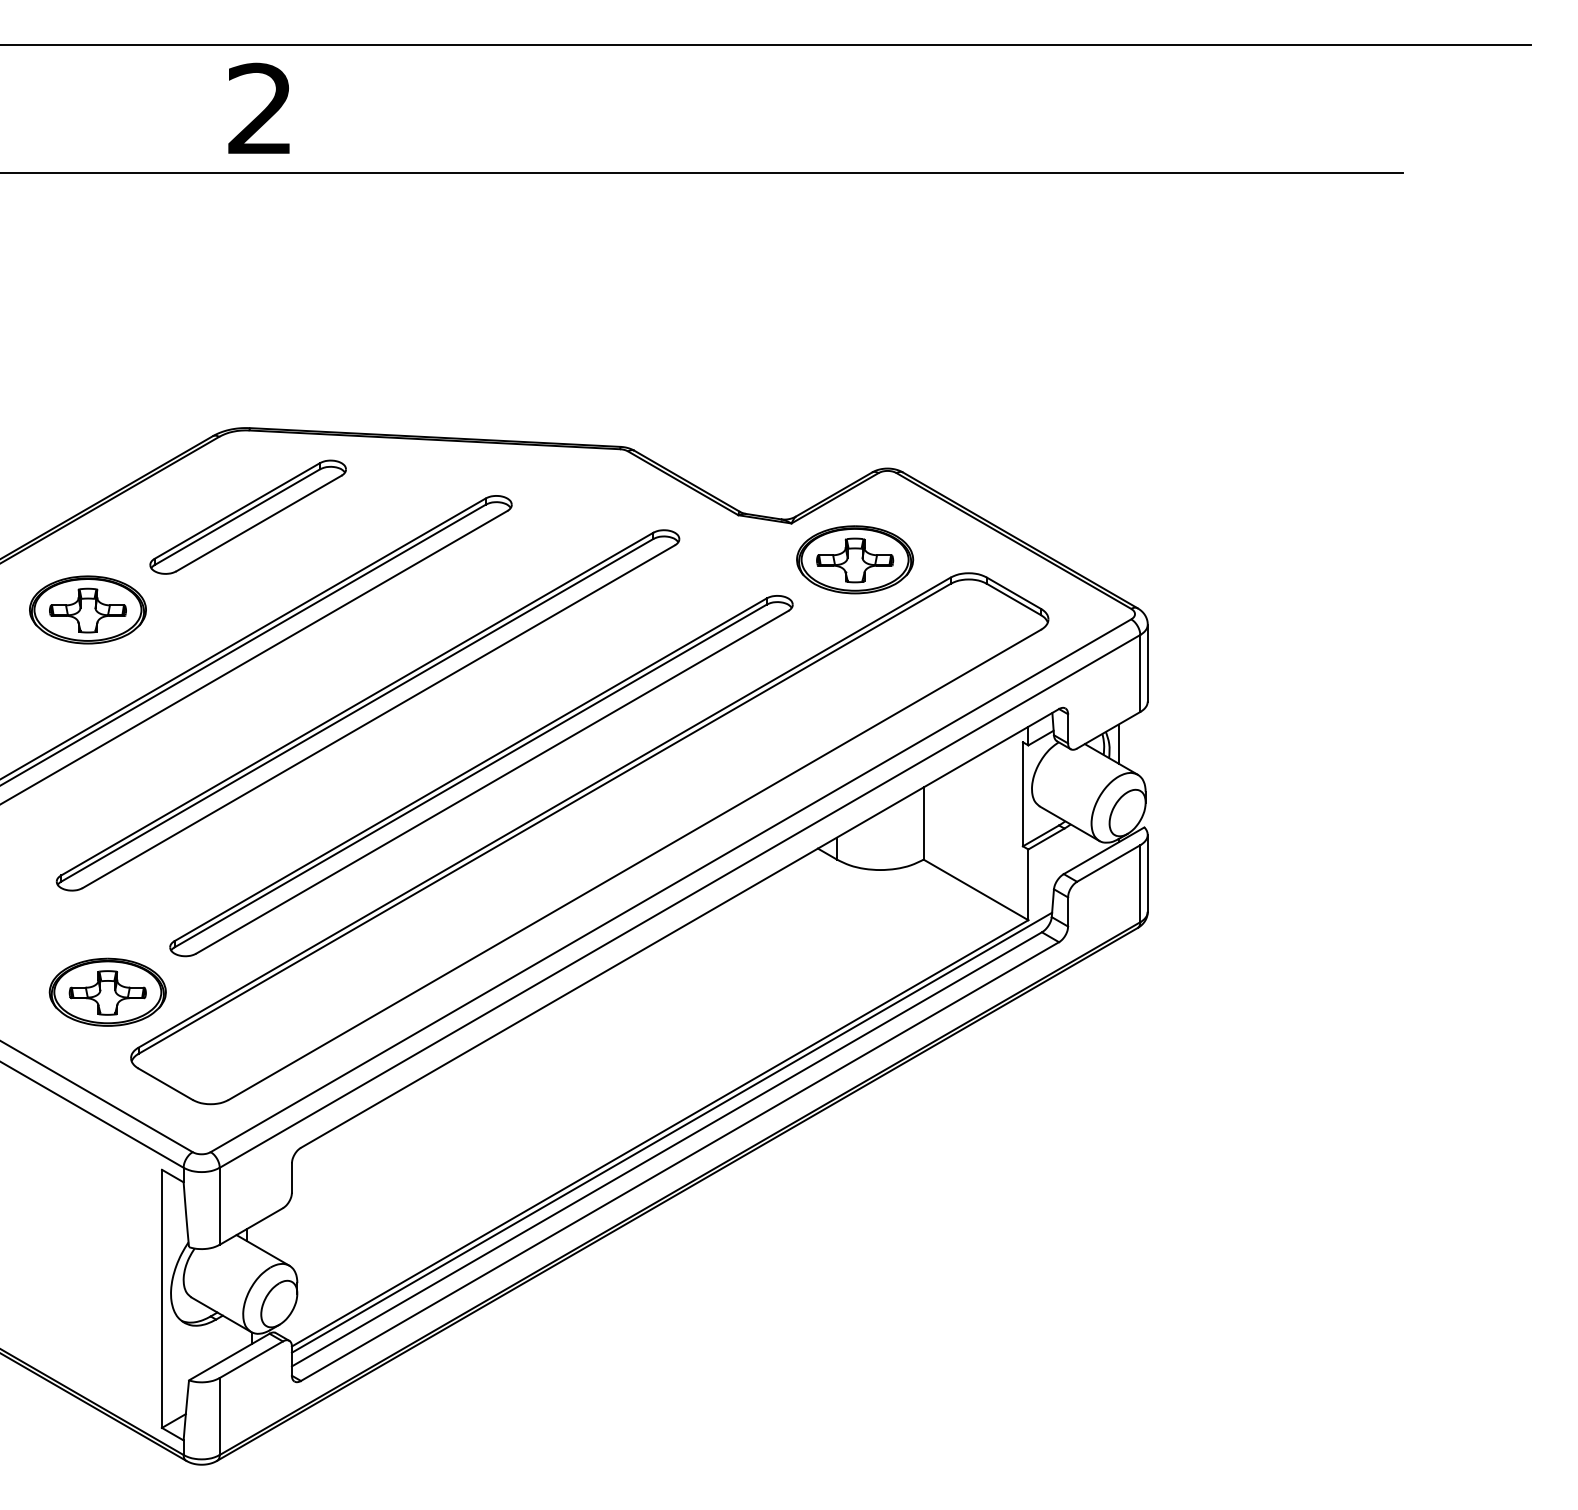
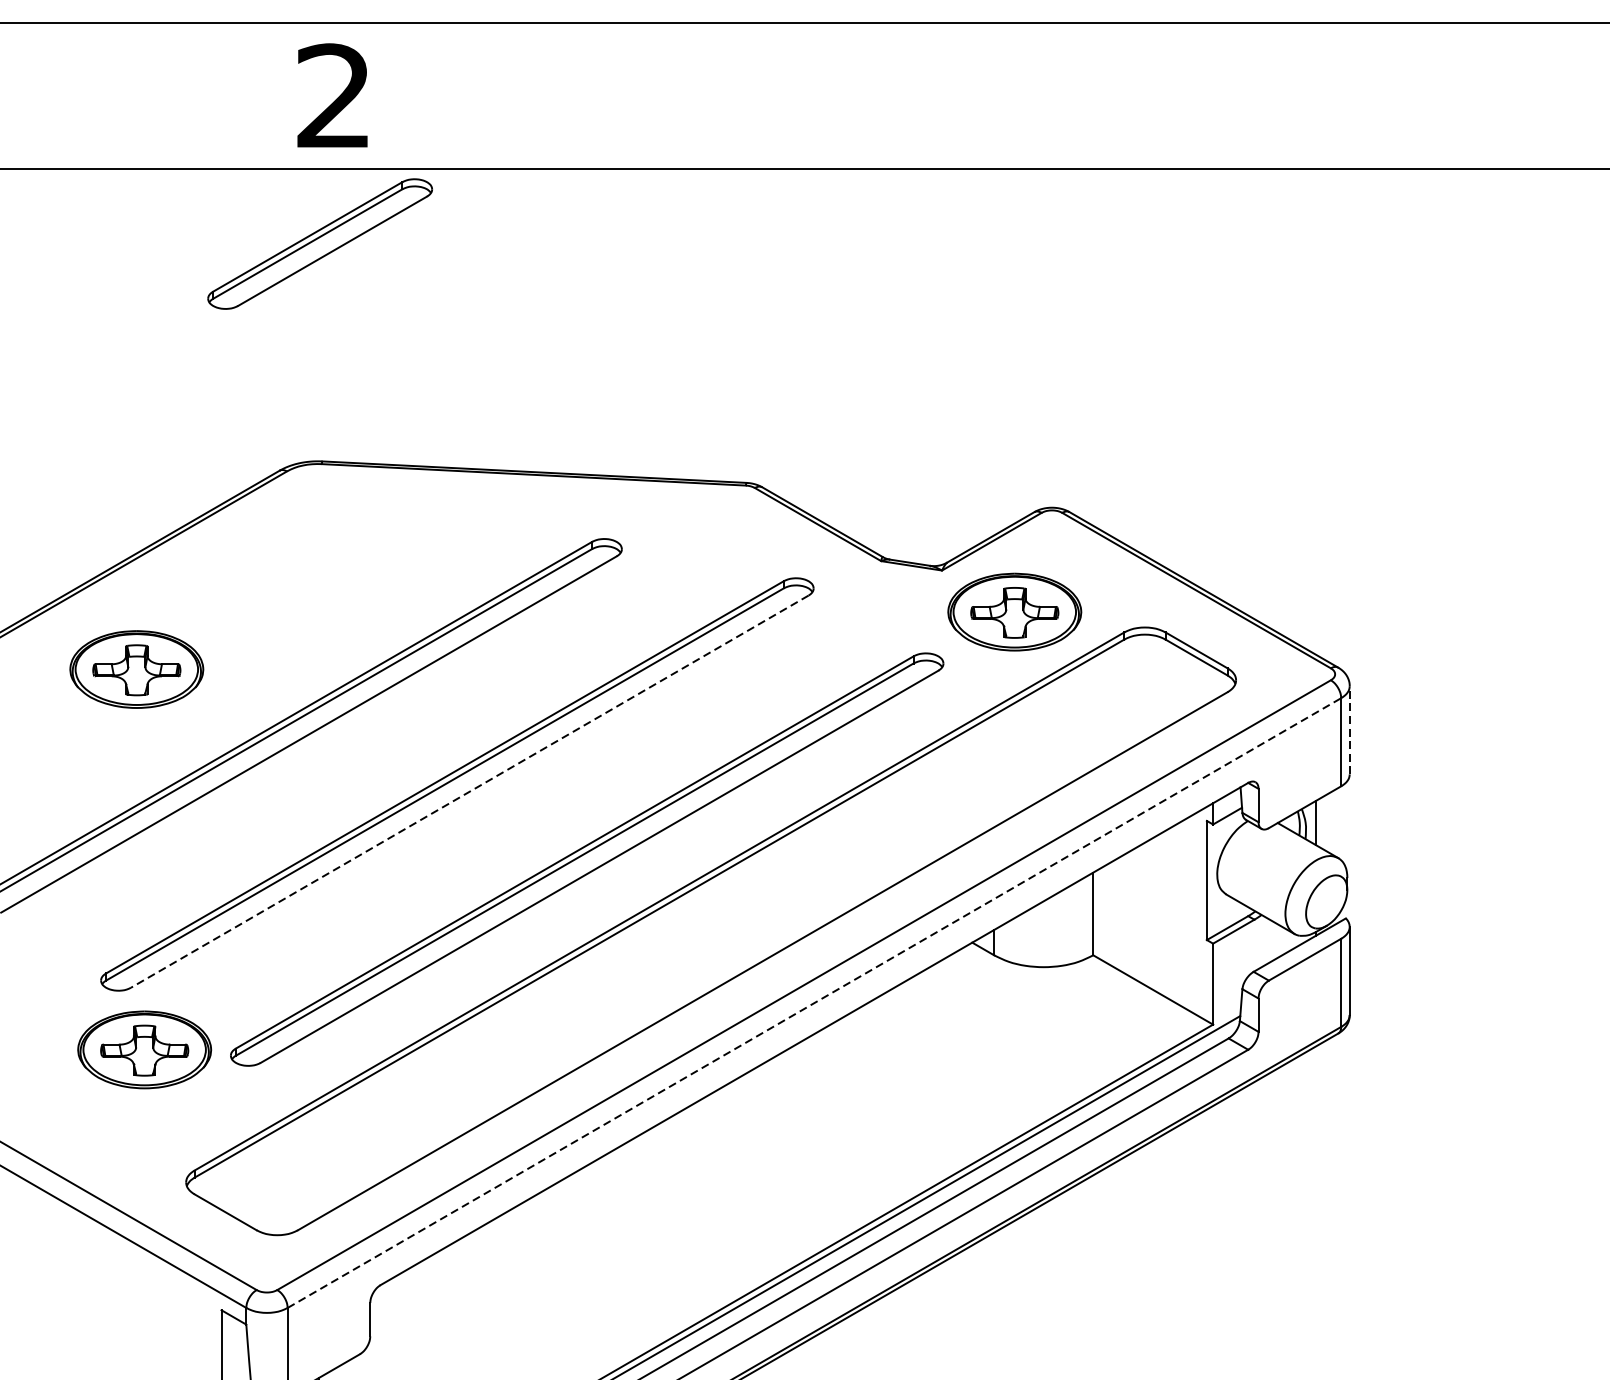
part: (247, 516) -> (319, 243), moved
line: (1147, 663) -> (1349, 730), solid -> dashed
line: (378, 716) -> (469, 791), solid -> dashed
line: (680, 901) -> (814, 1003), solid -> dashed
part: (107, 991) -> (144, 1048), moved

